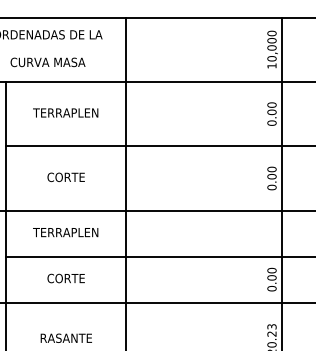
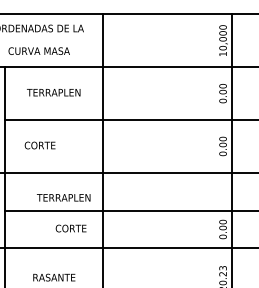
text: (65, 177) -> (39, 145), moved
text: (65, 232) -> (63, 197), moved
text: (65, 278) -> (70, 228), moved

